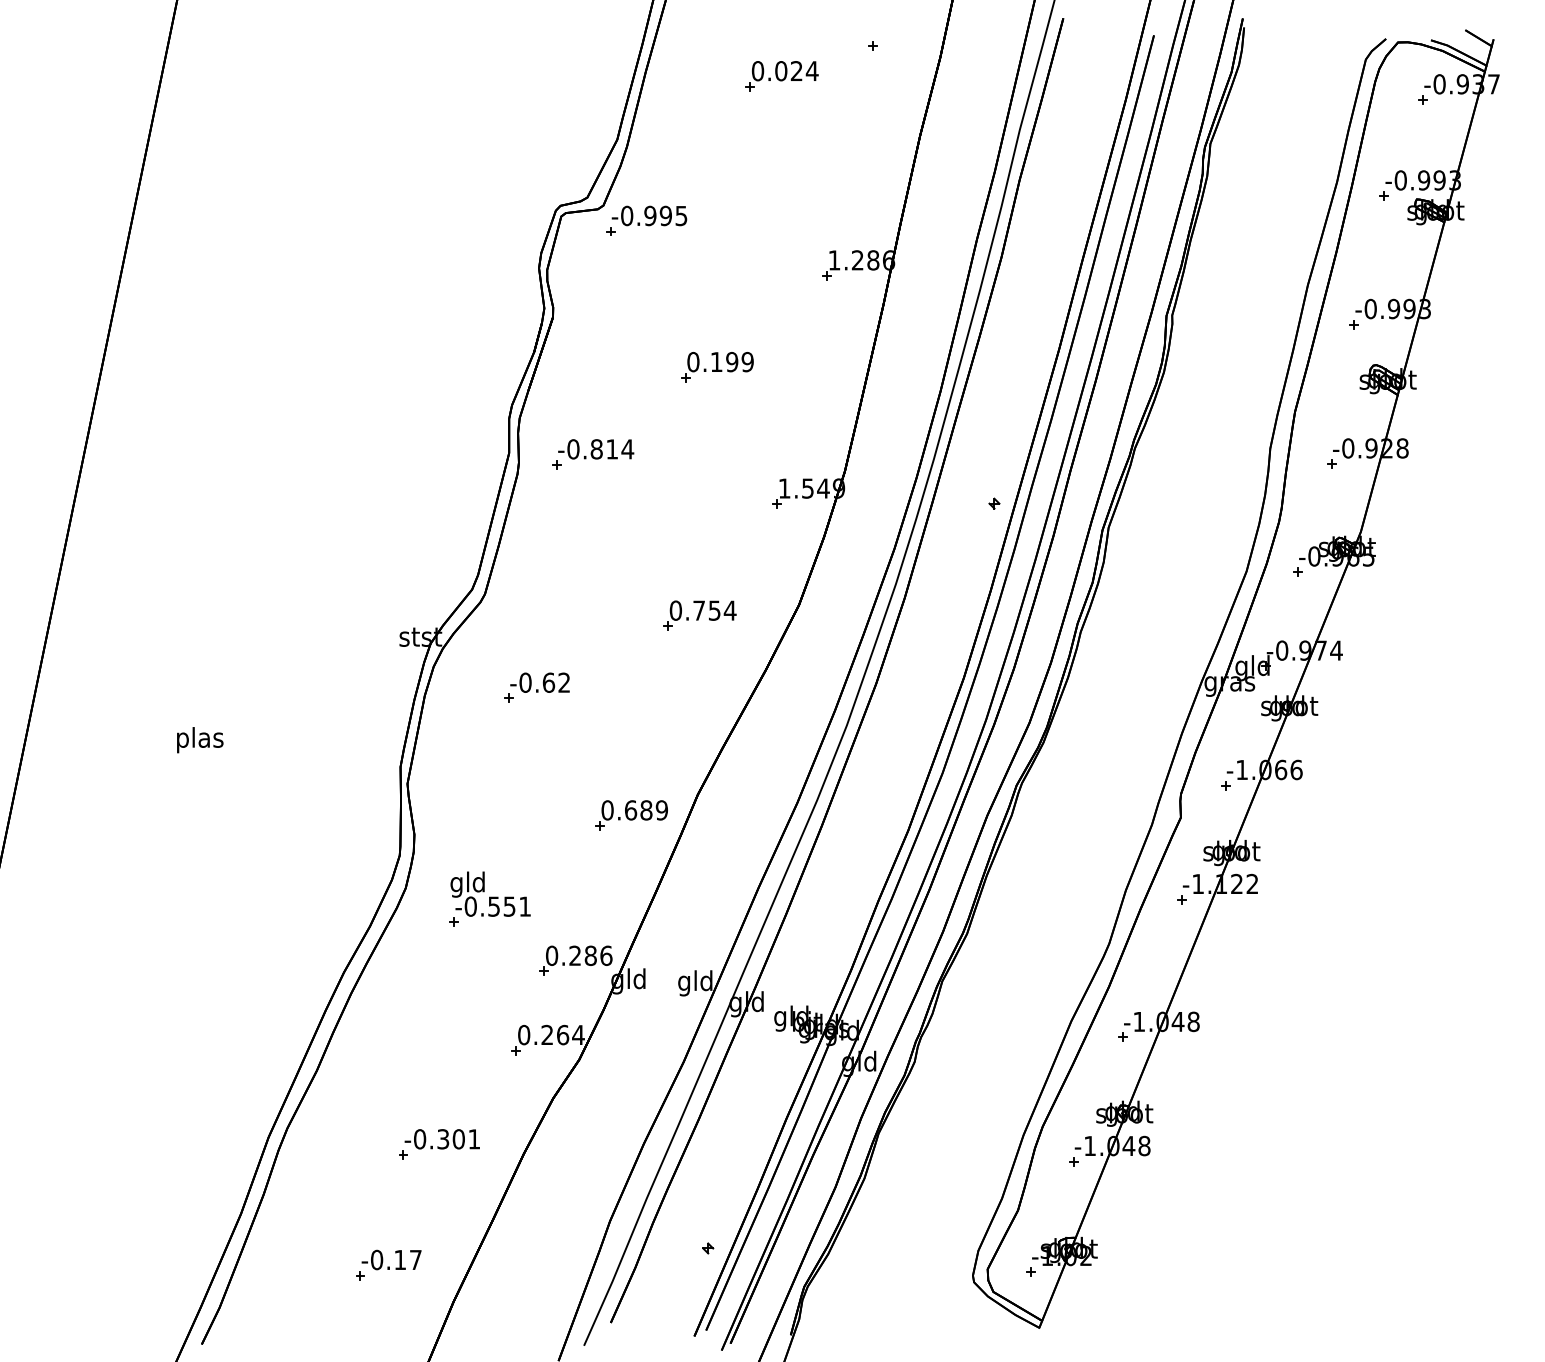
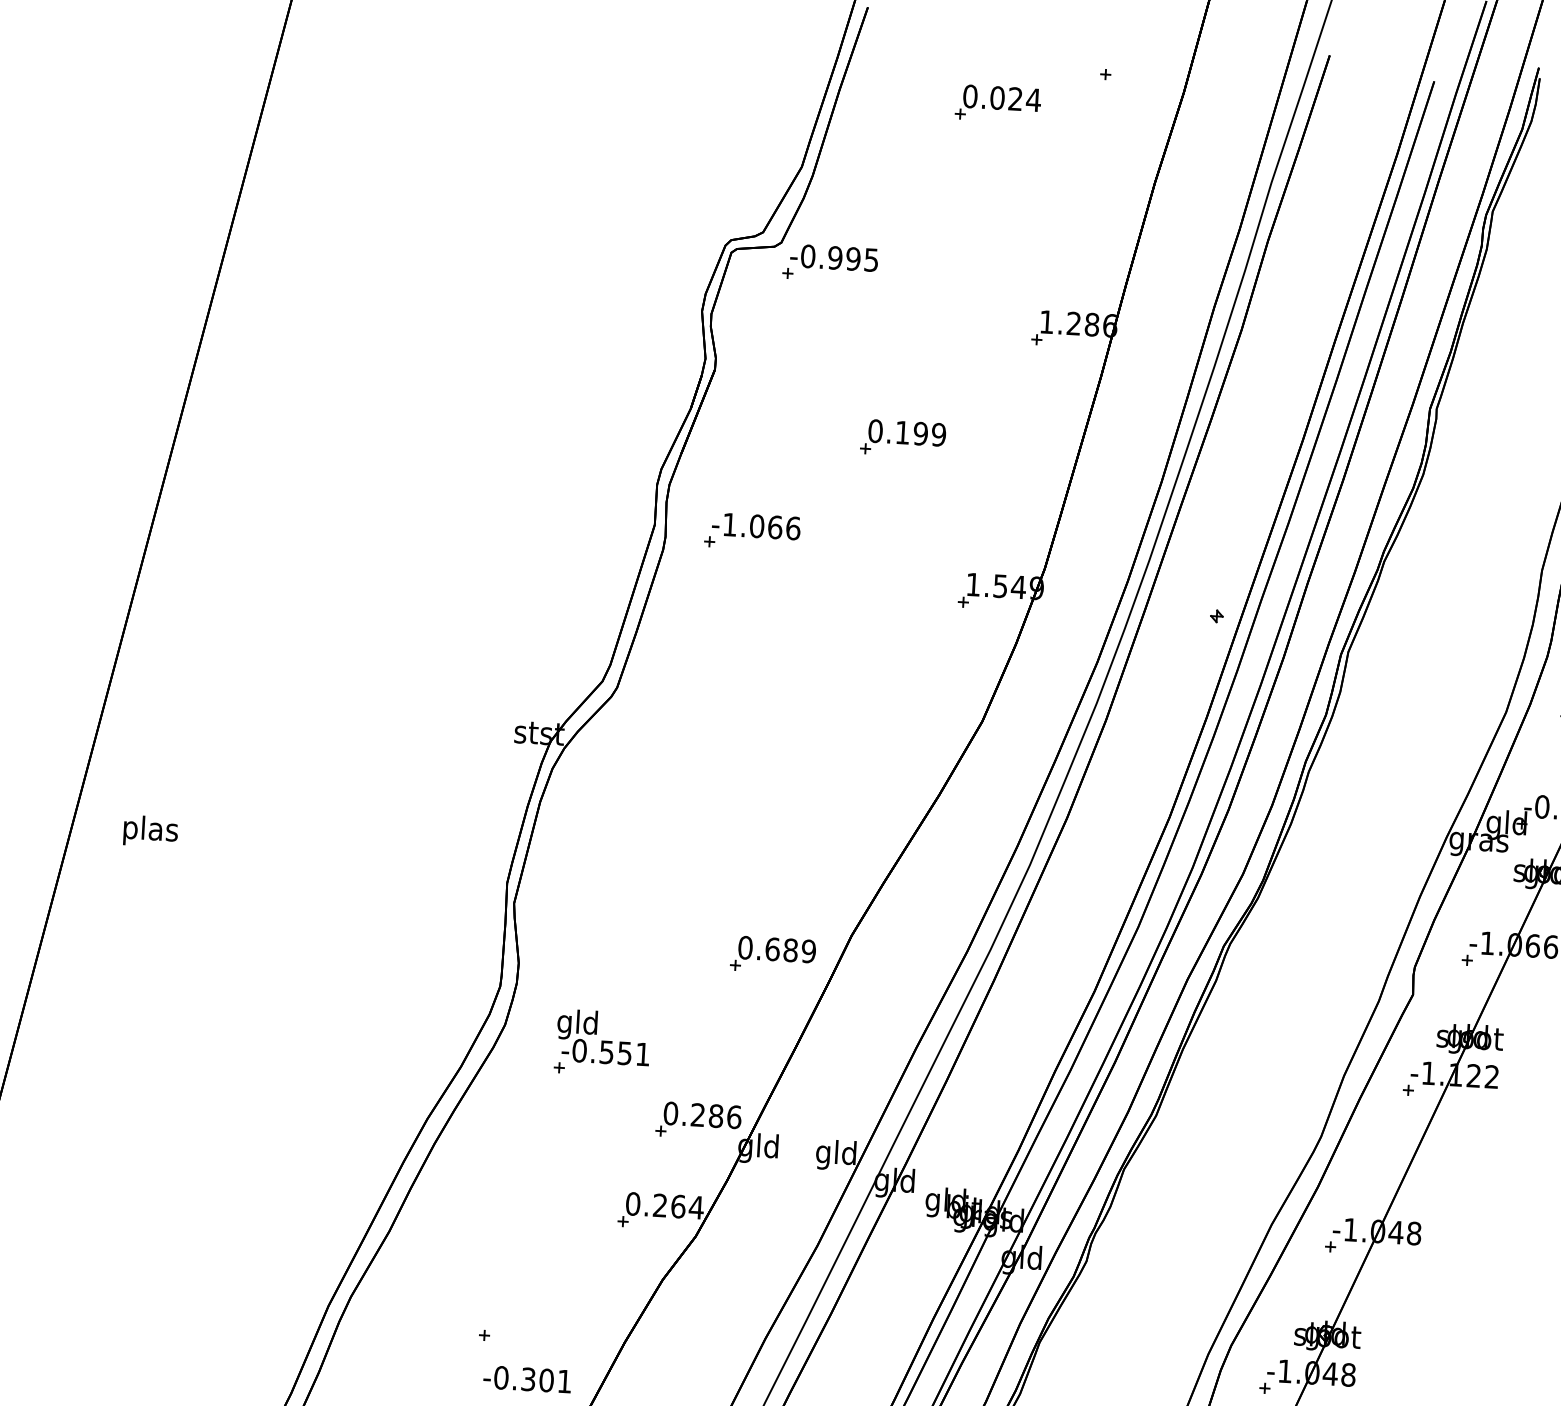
text: (600, 449) -> (761, 526), -0.814 -> -1.066
part: (699, 615) -> (865, 726), removed
part: (536, 687) -> (670, 799), removed
text: (200, 740) -> (151, 831), moved
text: (441, 1139) -> (526, 1379), moved

